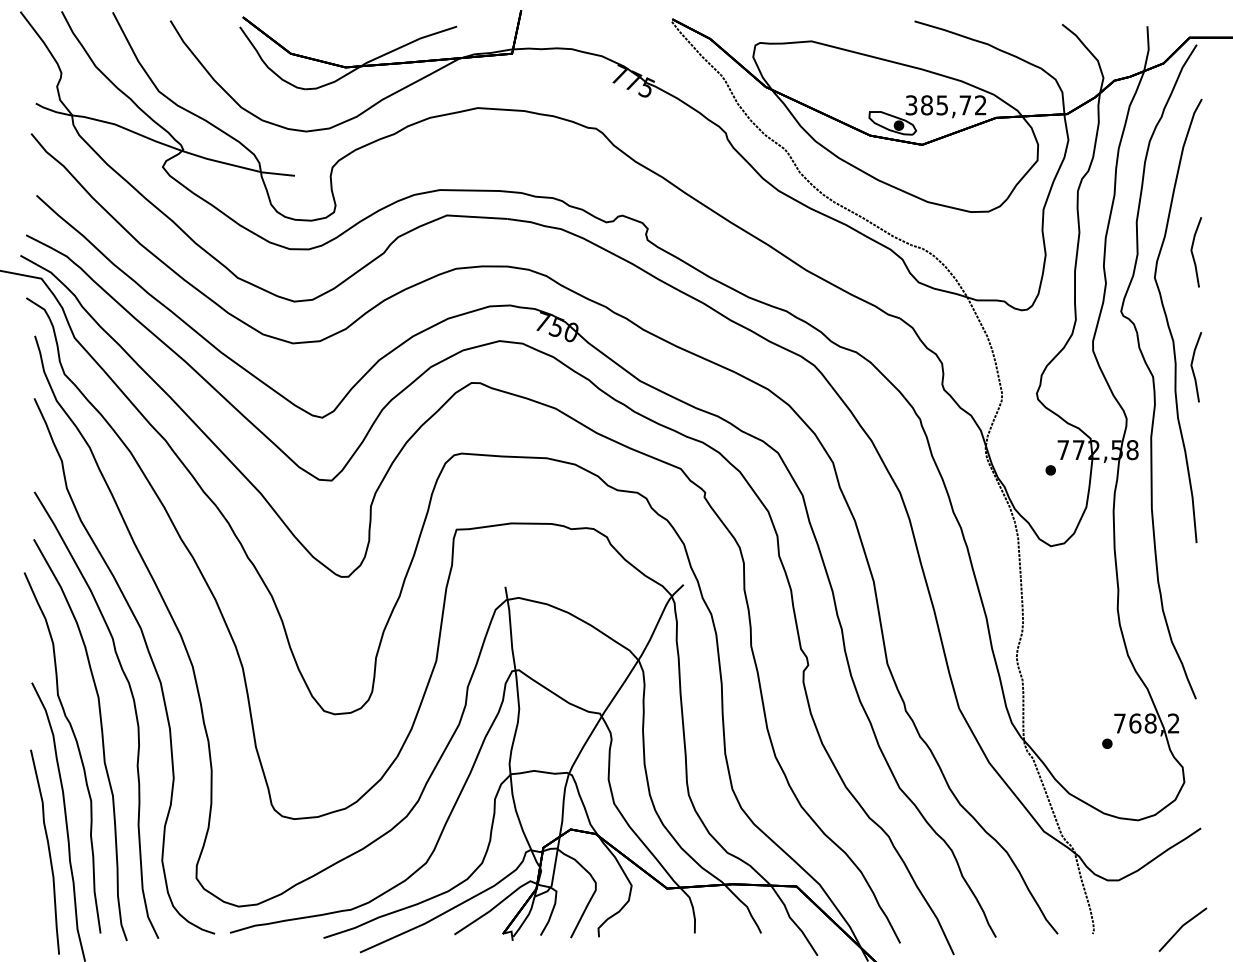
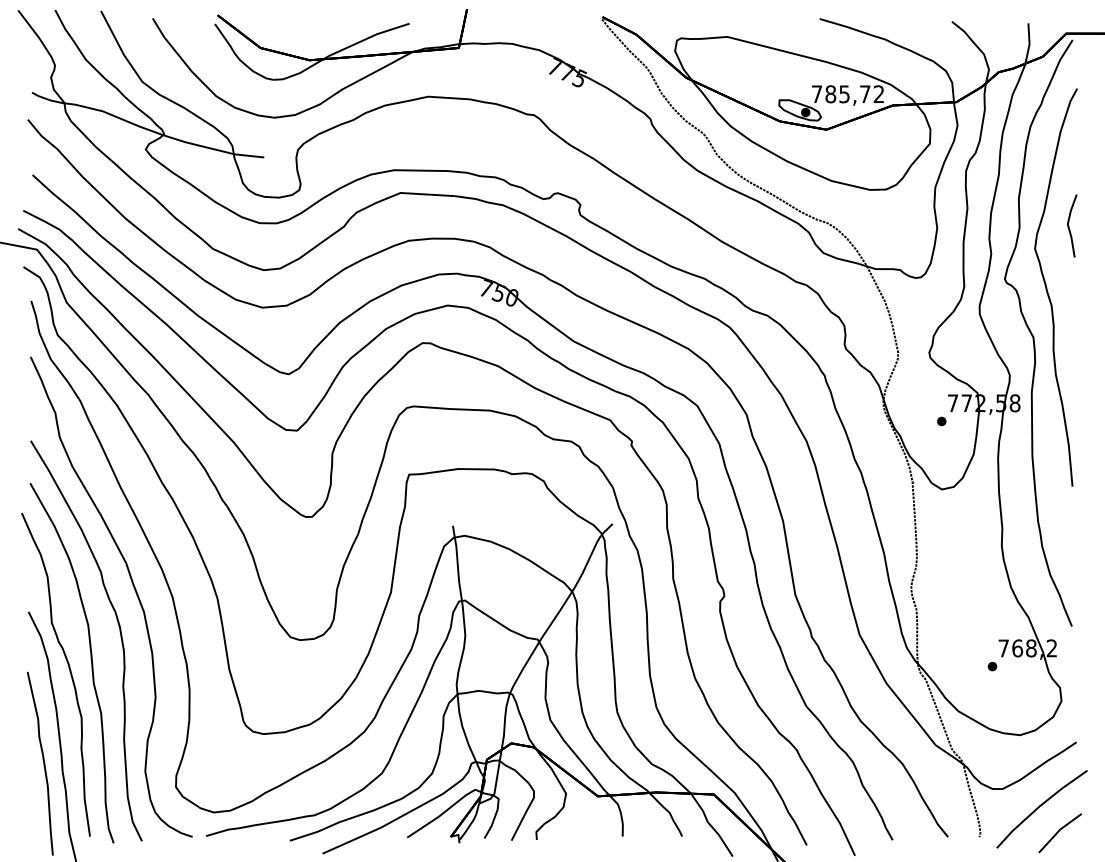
text: (911, 105) -> (816, 94), 385,72 -> 785,72
line: (1193, 366) -> (1069, 328), removed
line: (1159, 901) -> (1039, 807), added

